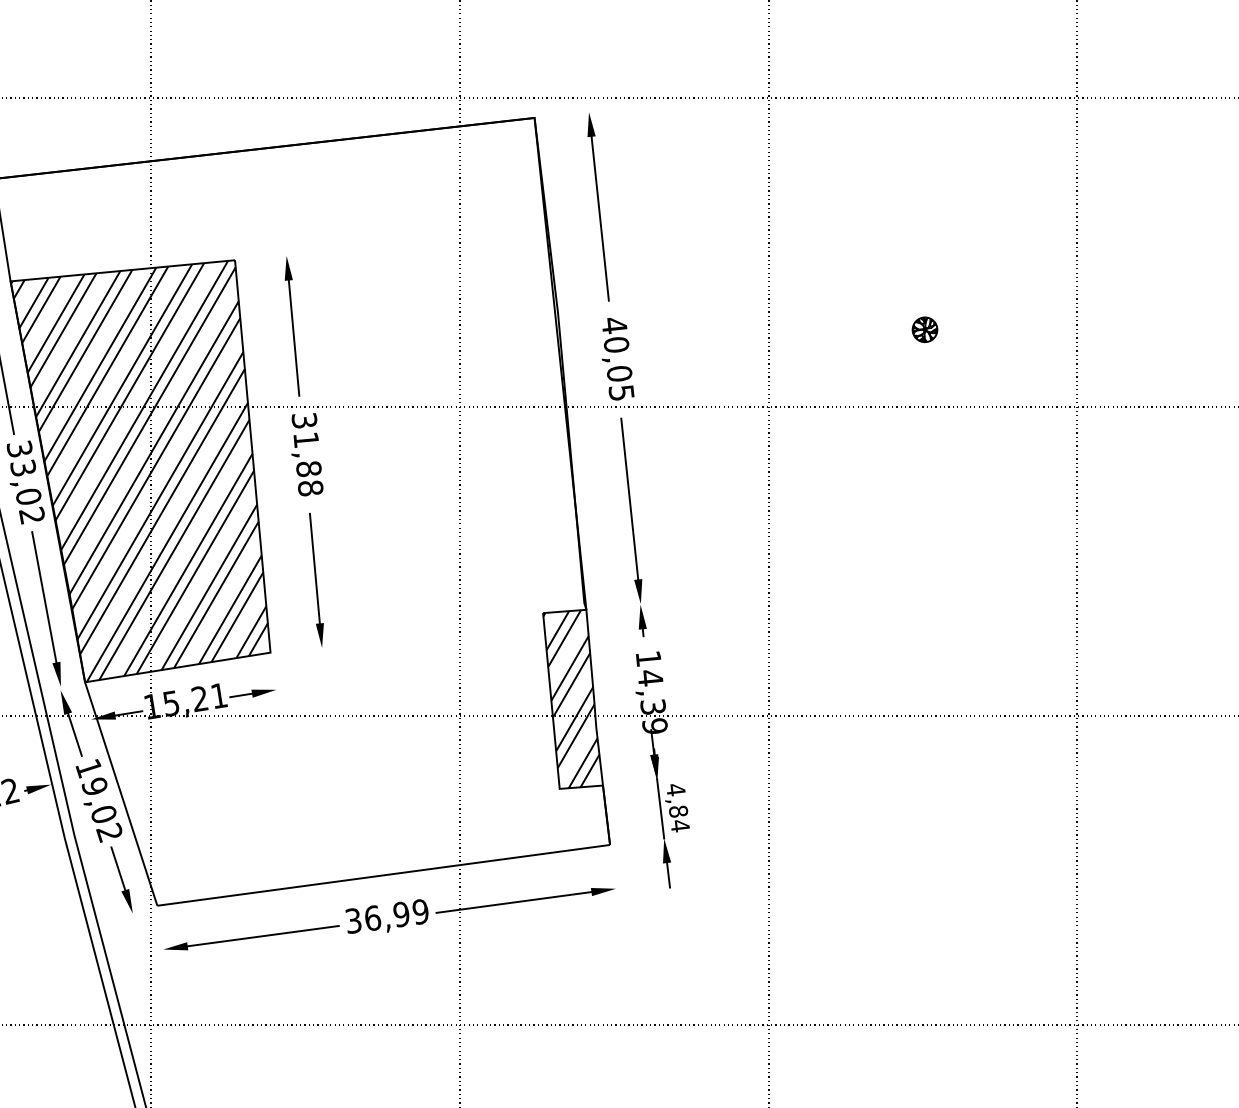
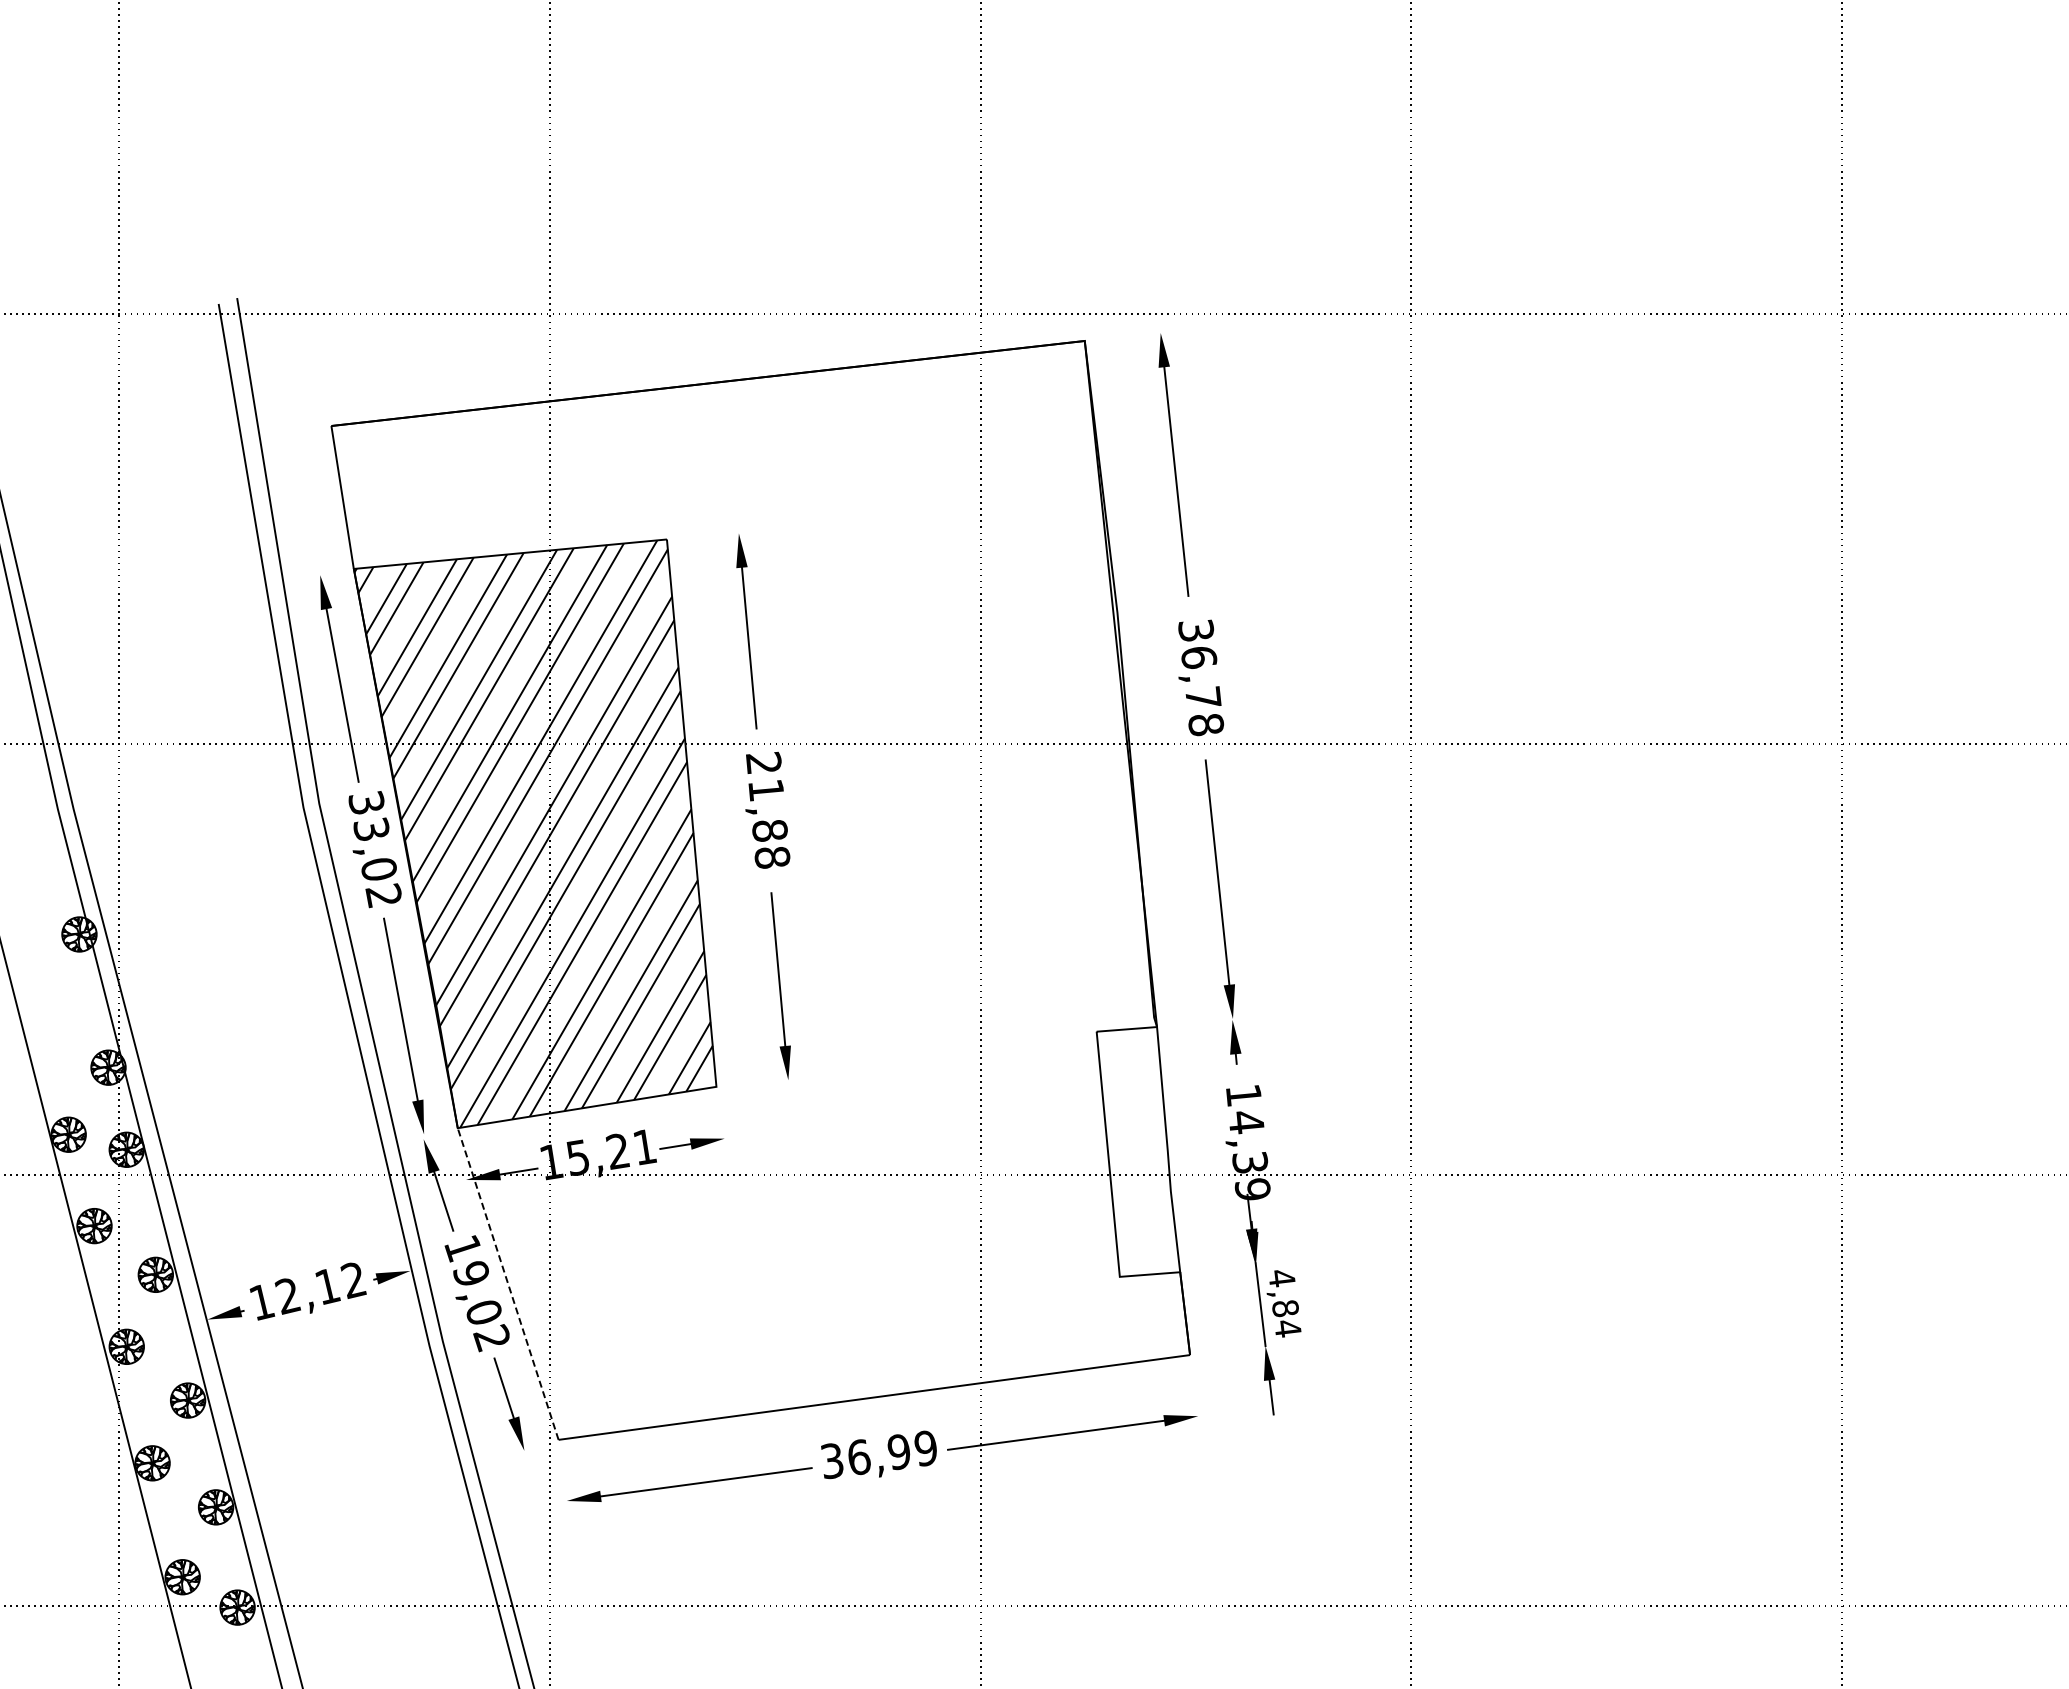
part: (925, 329) -> (1629, 636), removed
text: (618, 359) -> (1201, 677), 40,05 -> 36,78
text: (304, 420) -> (763, 762), 31,88 -> 21,88
hatch: (571, 699) -> (1136, 1151), removed
line: (121, 794) -> (508, 1284), solid -> dashed

